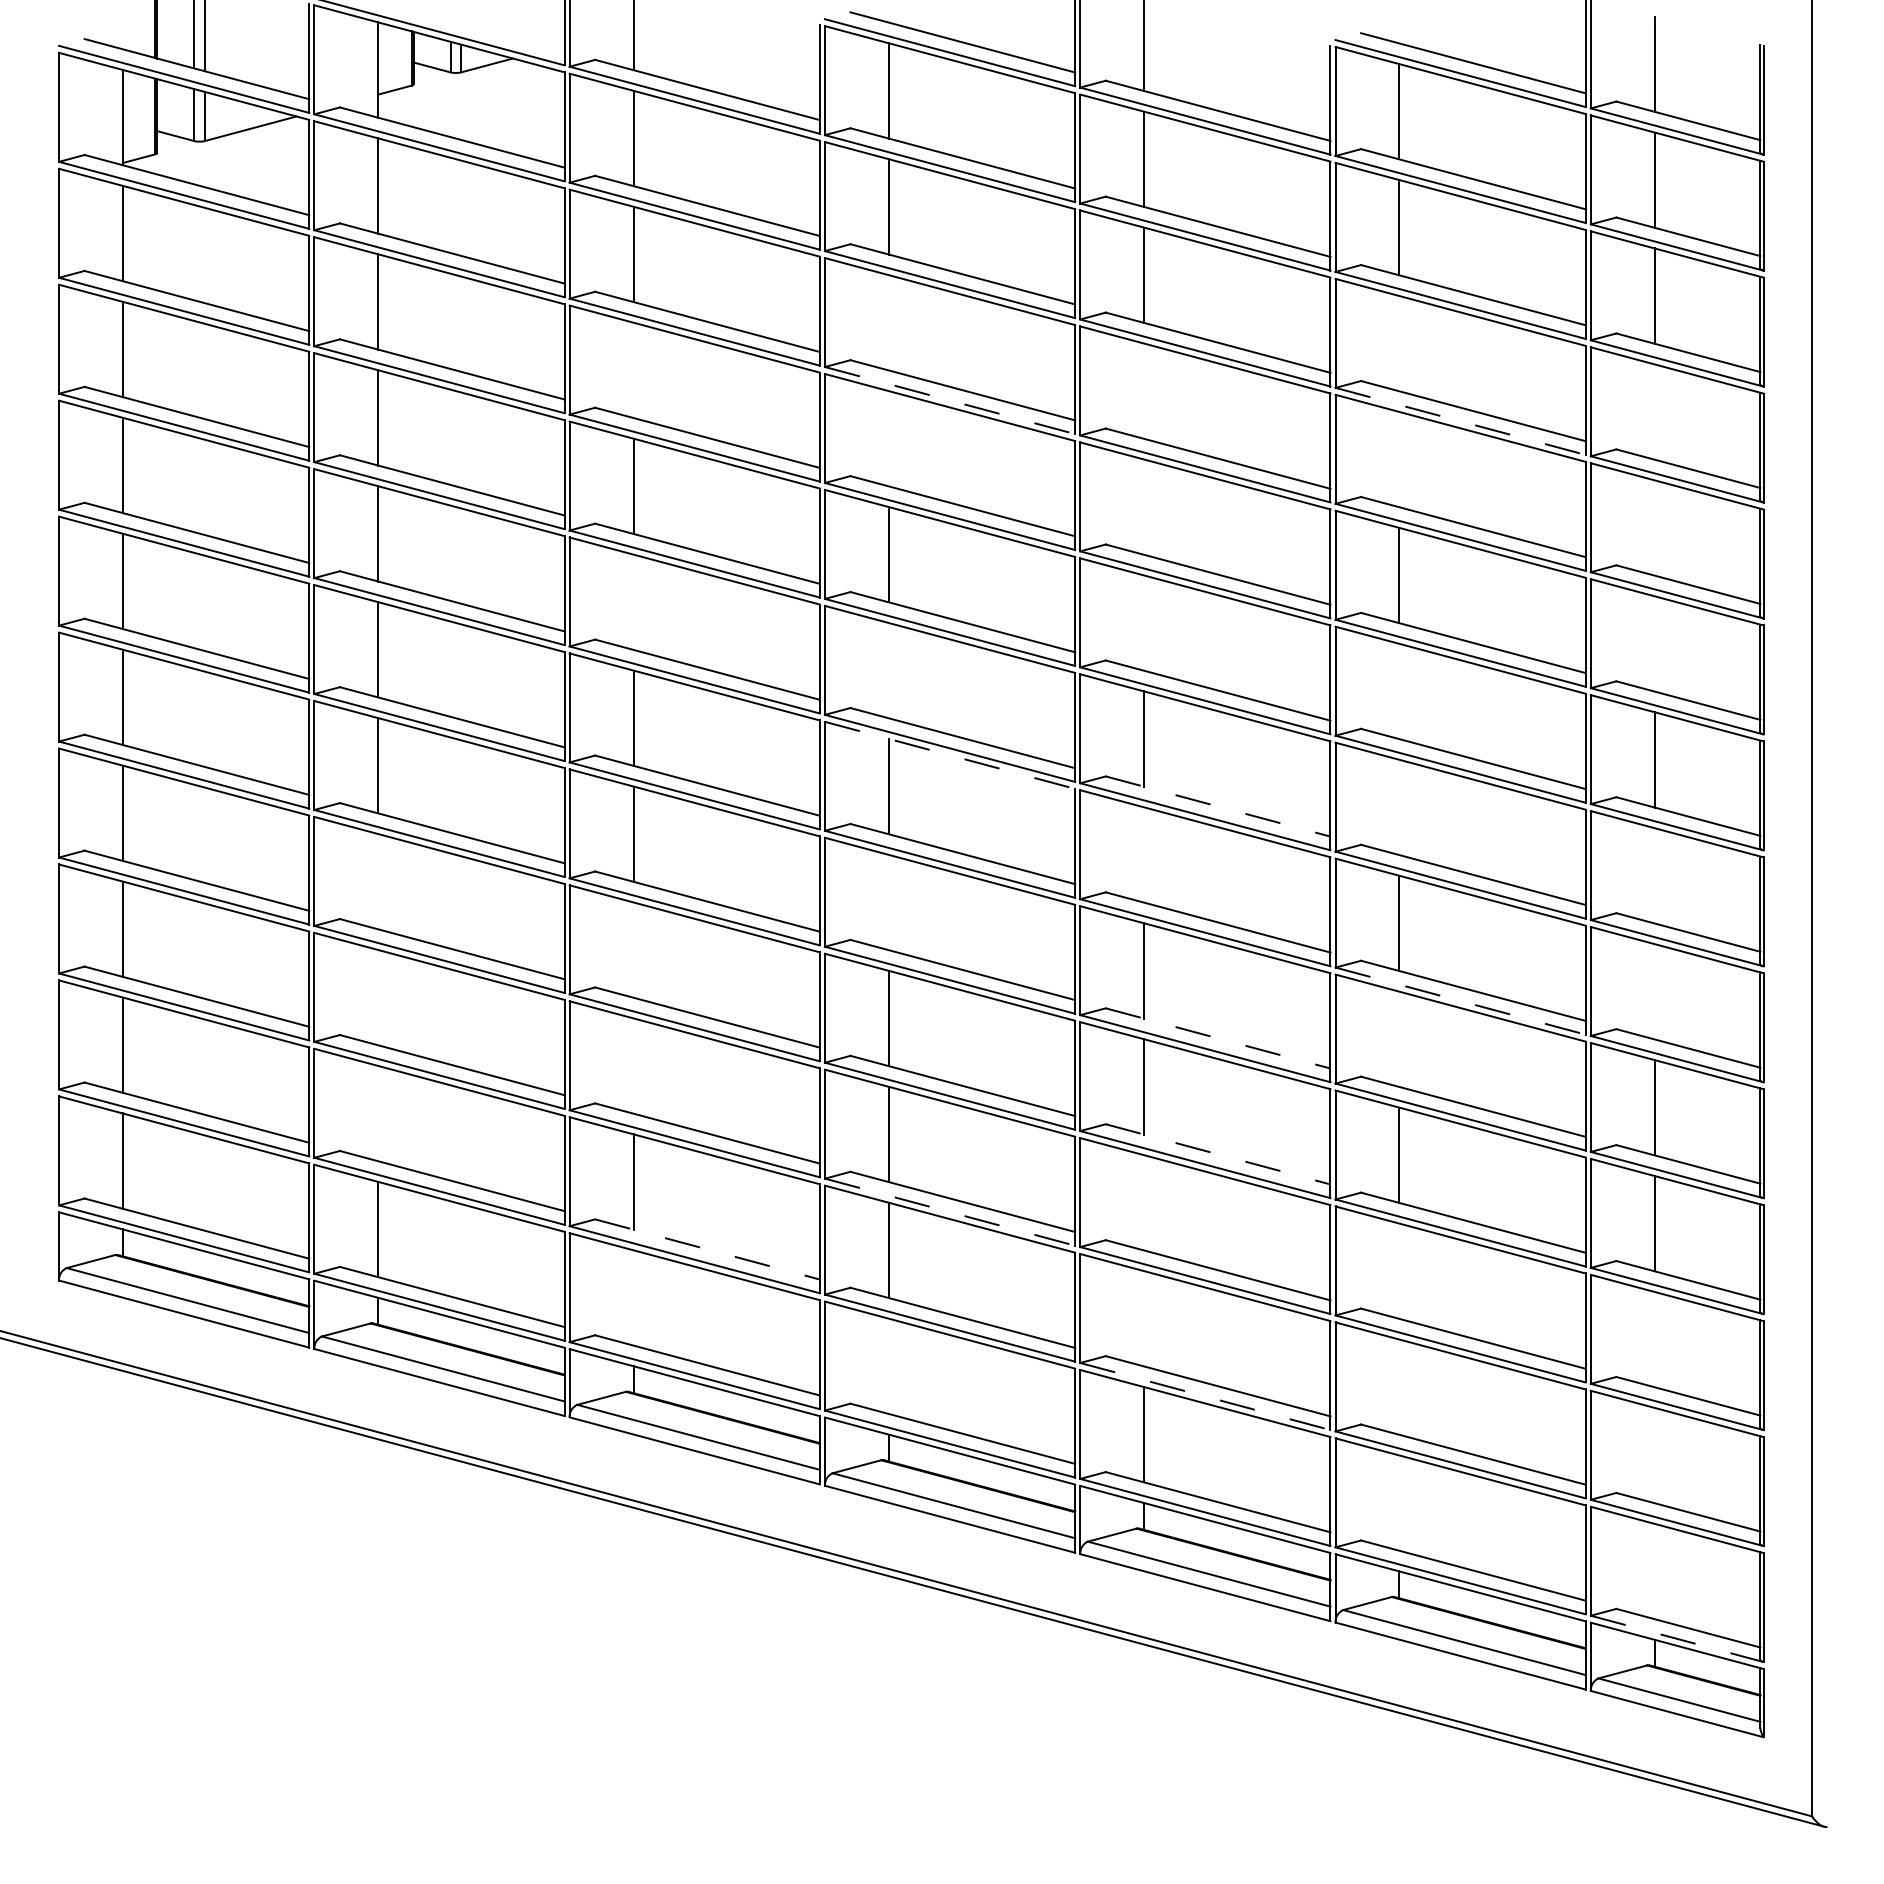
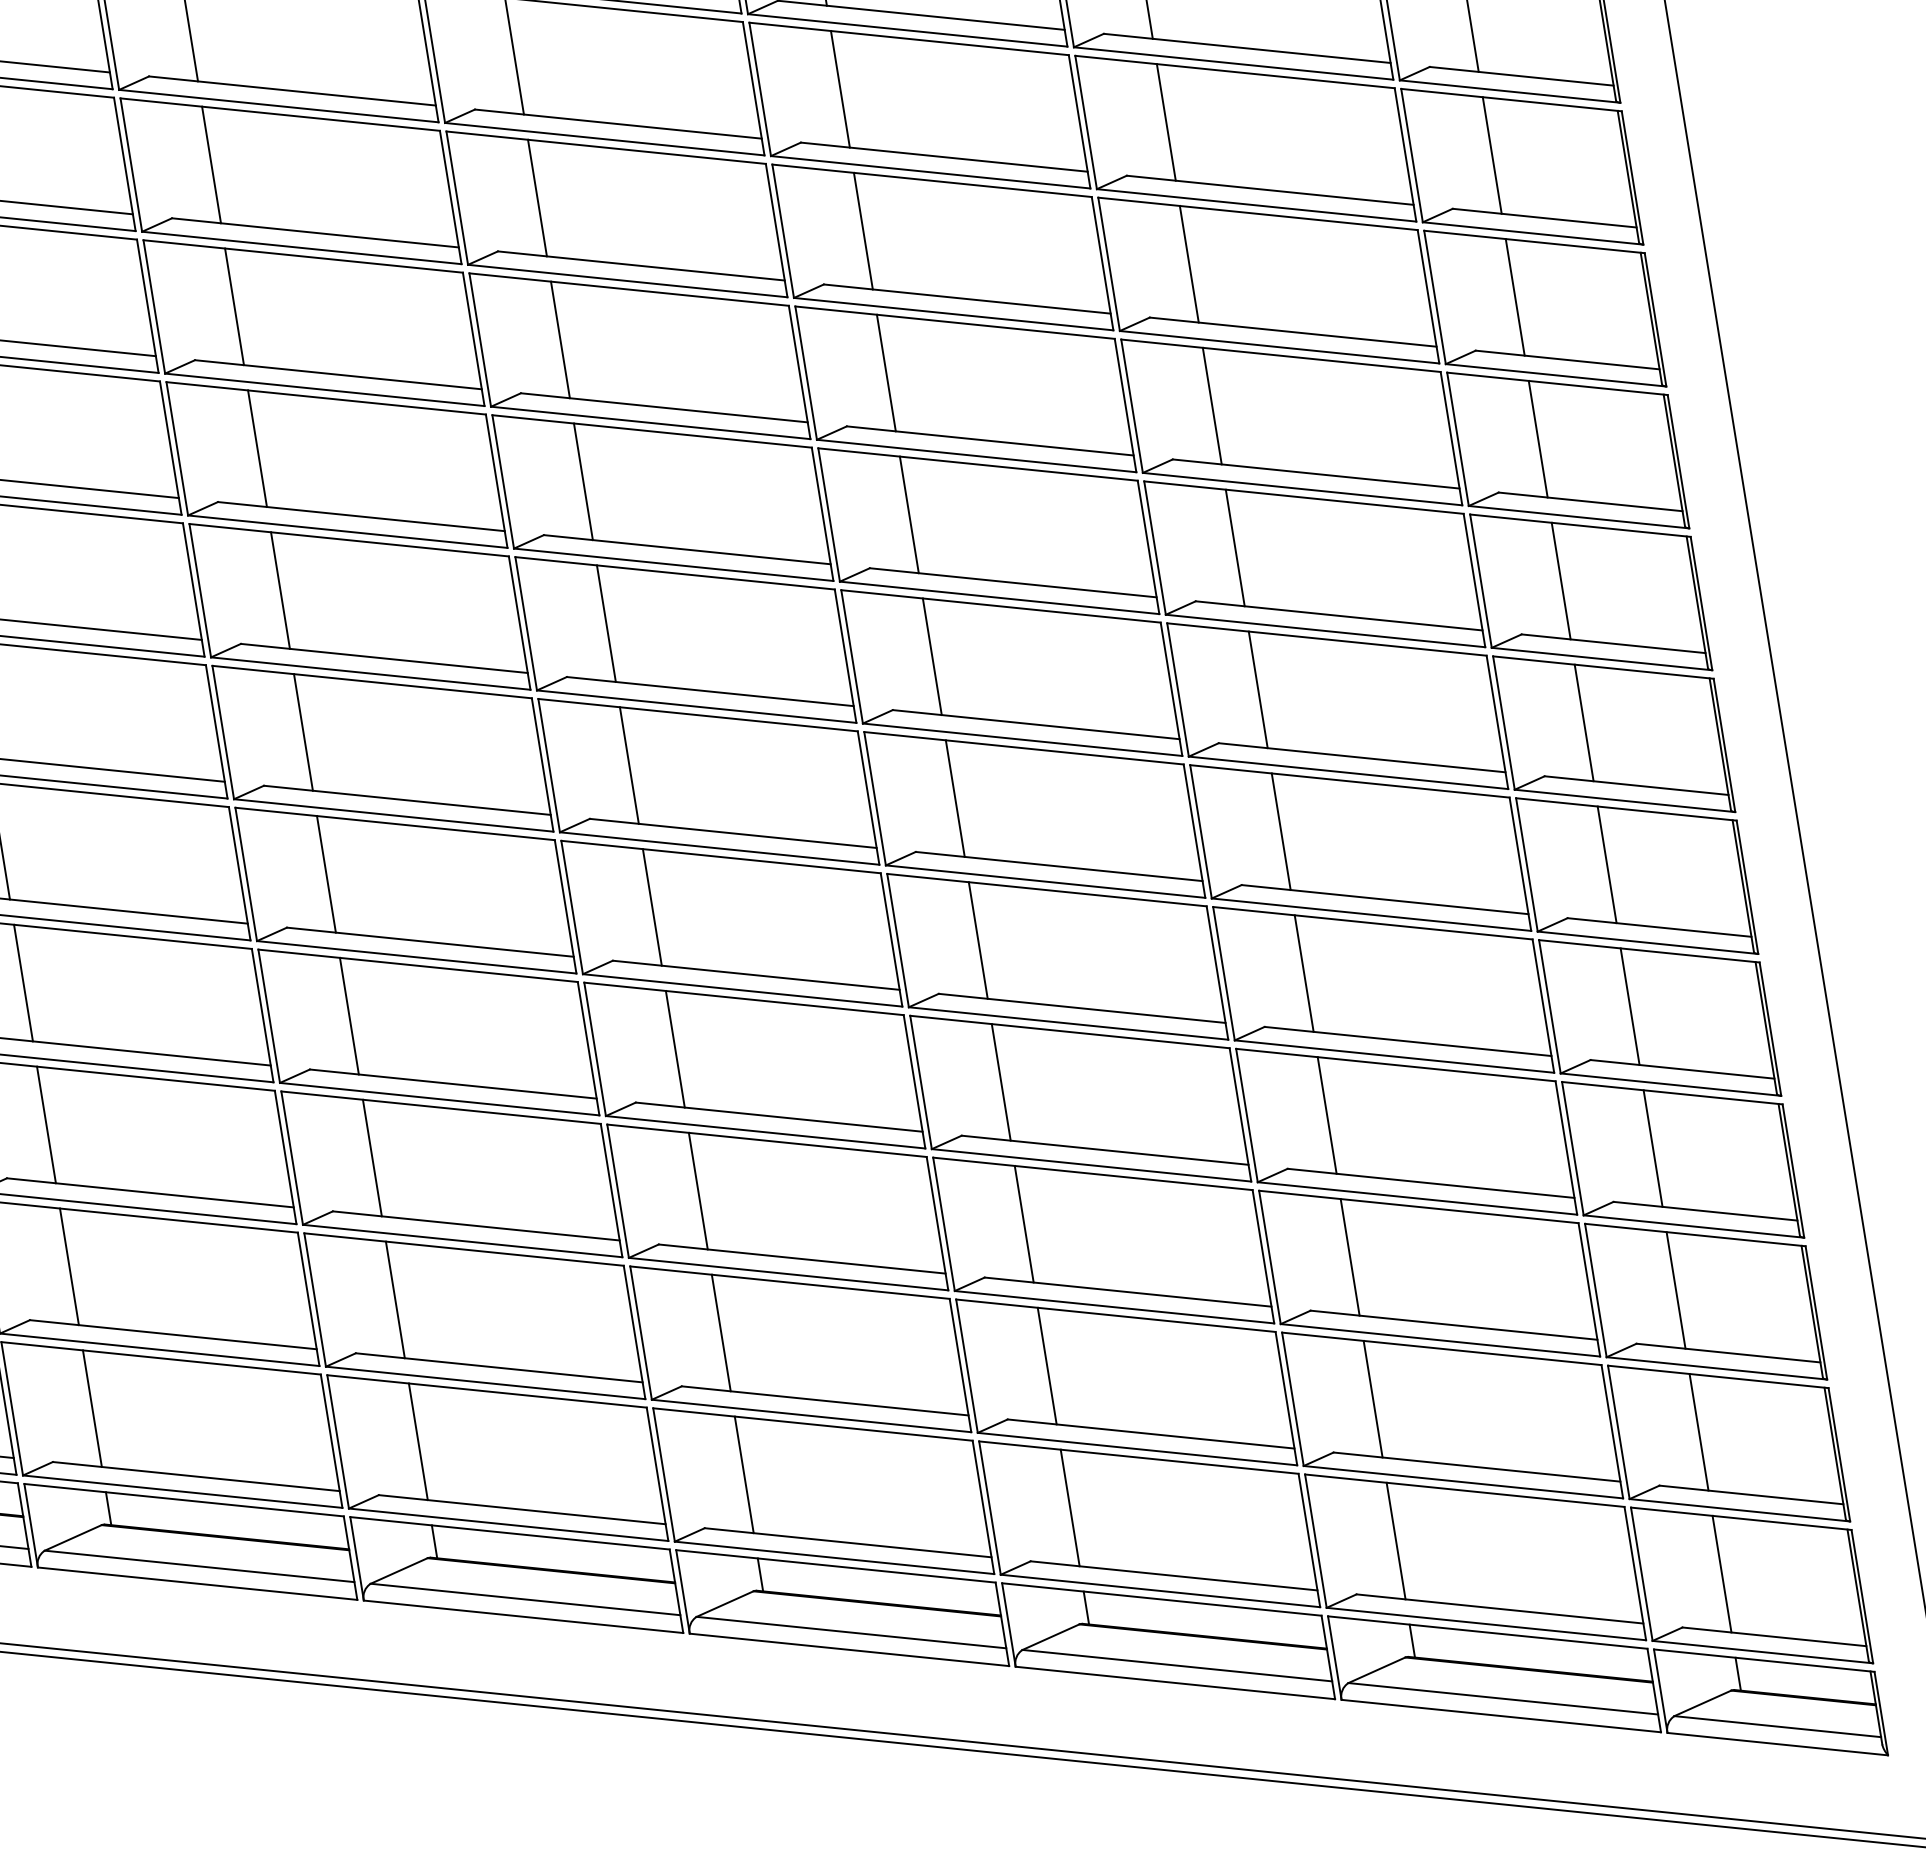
line: (888, 322) -> (536, 197), added
line: (1399, 343) -> (1166, 122), added
line: (633, 370) -> (234, 307), added
line: (1144, 390) -> (863, 230), added
line: (950, 400) -> (628, 280), dashed -> solid
line: (1654, 411) -> (1491, 154), added
line: (1460, 421) -> (1256, 205), dashed -> solid
line: (888, 438) -> (559, 339), added
line: (1399, 459) -> (1189, 264), added
line: (1144, 506) -> (886, 372), added
line: (1654, 527) -> (1514, 296), added
line: (633, 601) -> (280, 589), added
line: (1144, 622) -> (909, 514), added
line: (1654, 643) -> (1537, 438), added
line: (888, 670) -> (605, 623), added
line: (1399, 691) -> (1235, 547), added
line: (950, 755) -> (698, 715), dashed -> solid
line: (1218, 806) -> (1036, 724), dashed -> solid
line: (1399, 807) -> (1258, 689), added
line: (1144, 854) -> (955, 797), added
line: (1654, 875) -> (1583, 722), added
line: (378, 881) -> (23, 982), added
line: (888, 902) -> (651, 907), added
line: (633, 949) -> (349, 1015), added
line: (1654, 991) -> (1606, 864), added
line: (378, 997) -> (46, 1124), added
line: (1460, 1001) -> (1371, 915), dashed -> solid
line: (1218, 1038) -> (1082, 1008), dashed -> solid
line: (1399, 1038) -> (1304, 972), added
line: (633, 1065) -> (372, 1157), added
line: (378, 1113) -> (69, 1266), added
line: (1218, 1154) -> (1105, 1150), dashed -> solid
line: (1144, 1202) -> (1024, 1223), added
line: (950, 1212) -> (789, 1274), dashed -> solid
line: (708, 1249) -> (500, 1367), dashed -> solid
line: (1399, 1270) -> (1350, 1256), added
line: (633, 1297) -> (418, 1441), added
line: (1144, 1318) -> (1047, 1365), added
line: (1654, 1339) -> (1675, 1290), added
line: (888, 1365) -> (743, 1473), added
line: (1399, 1386) -> (1373, 1398), added
line: (1205, 1396) -> (1137, 1449), dashed -> solid
line: (1654, 1455) -> (1698, 1432), added
line: (1399, 1502) -> (1396, 1540), added
line: (1654, 1571) -> (1721, 1574), added
line: (1677, 1639) -> (1763, 1652), dashed -> solid

